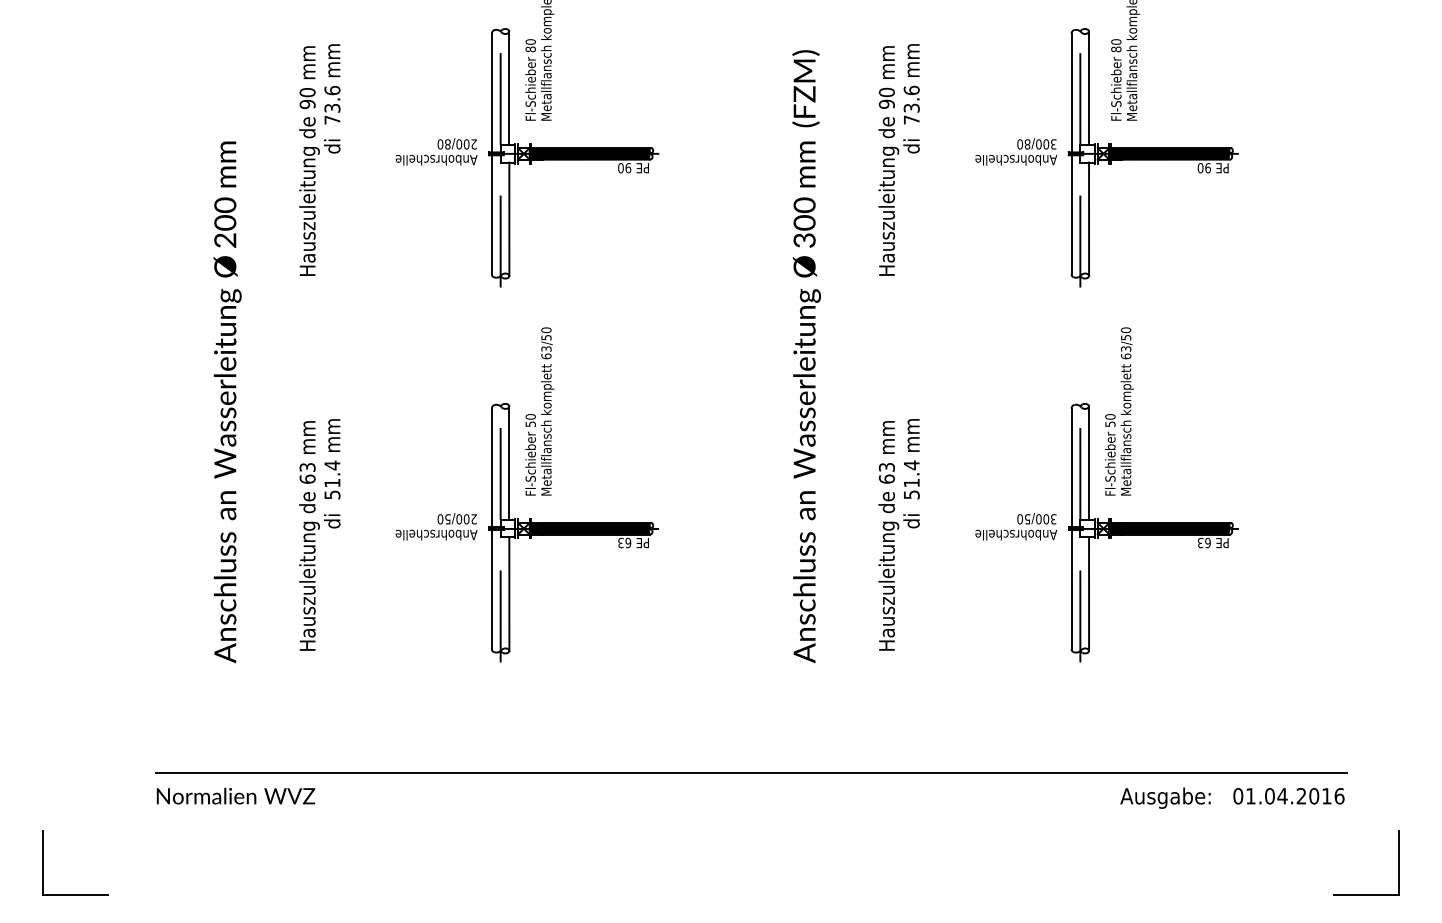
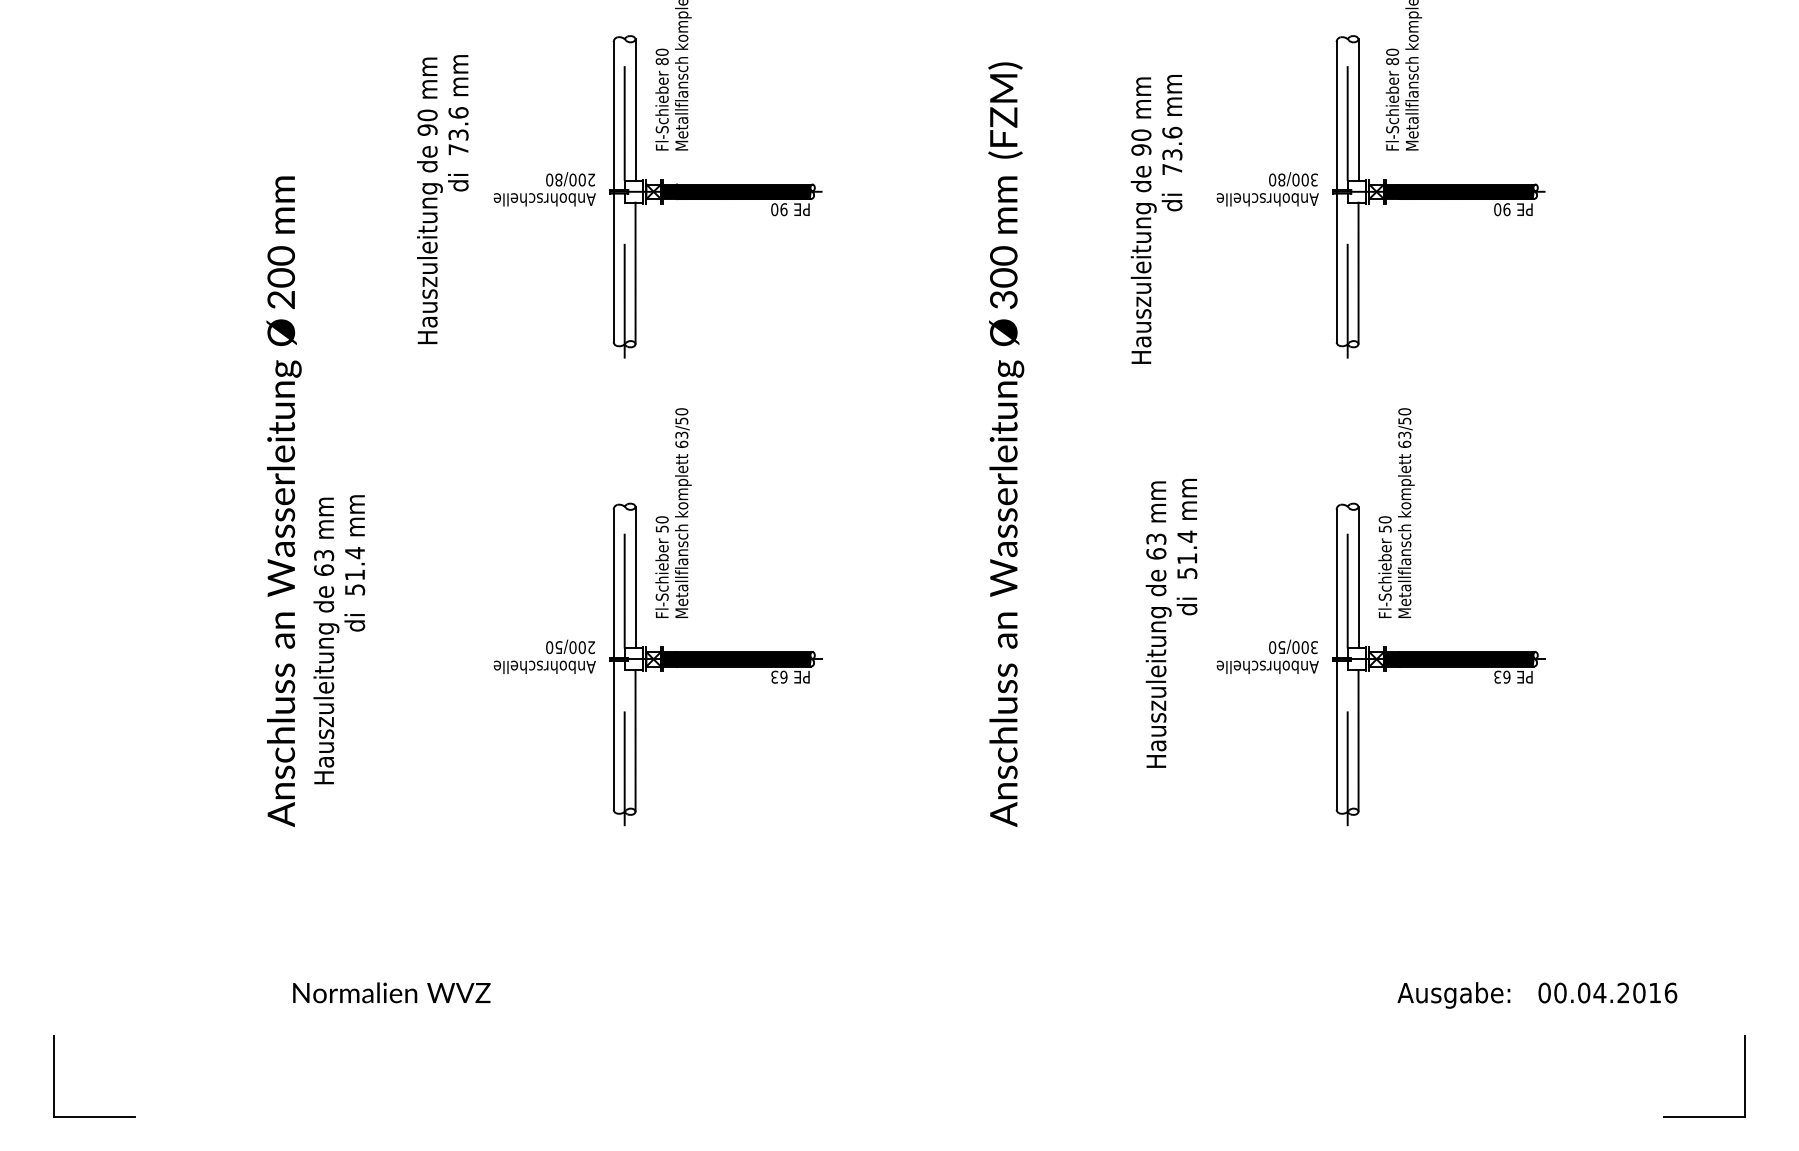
text: (319, 159) -> (442, 198), moved
text: (898, 159) -> (1155, 218), moved
text: (319, 534) -> (338, 639), moved
text: (898, 534) -> (1170, 622), moved
line: (751, 772) -> (937, 963), removed
text: (235, 795) -> (391, 992), moved
text: (1250, 796) -> (1559, 993), 01.04.2016 -> 00.04.2016

